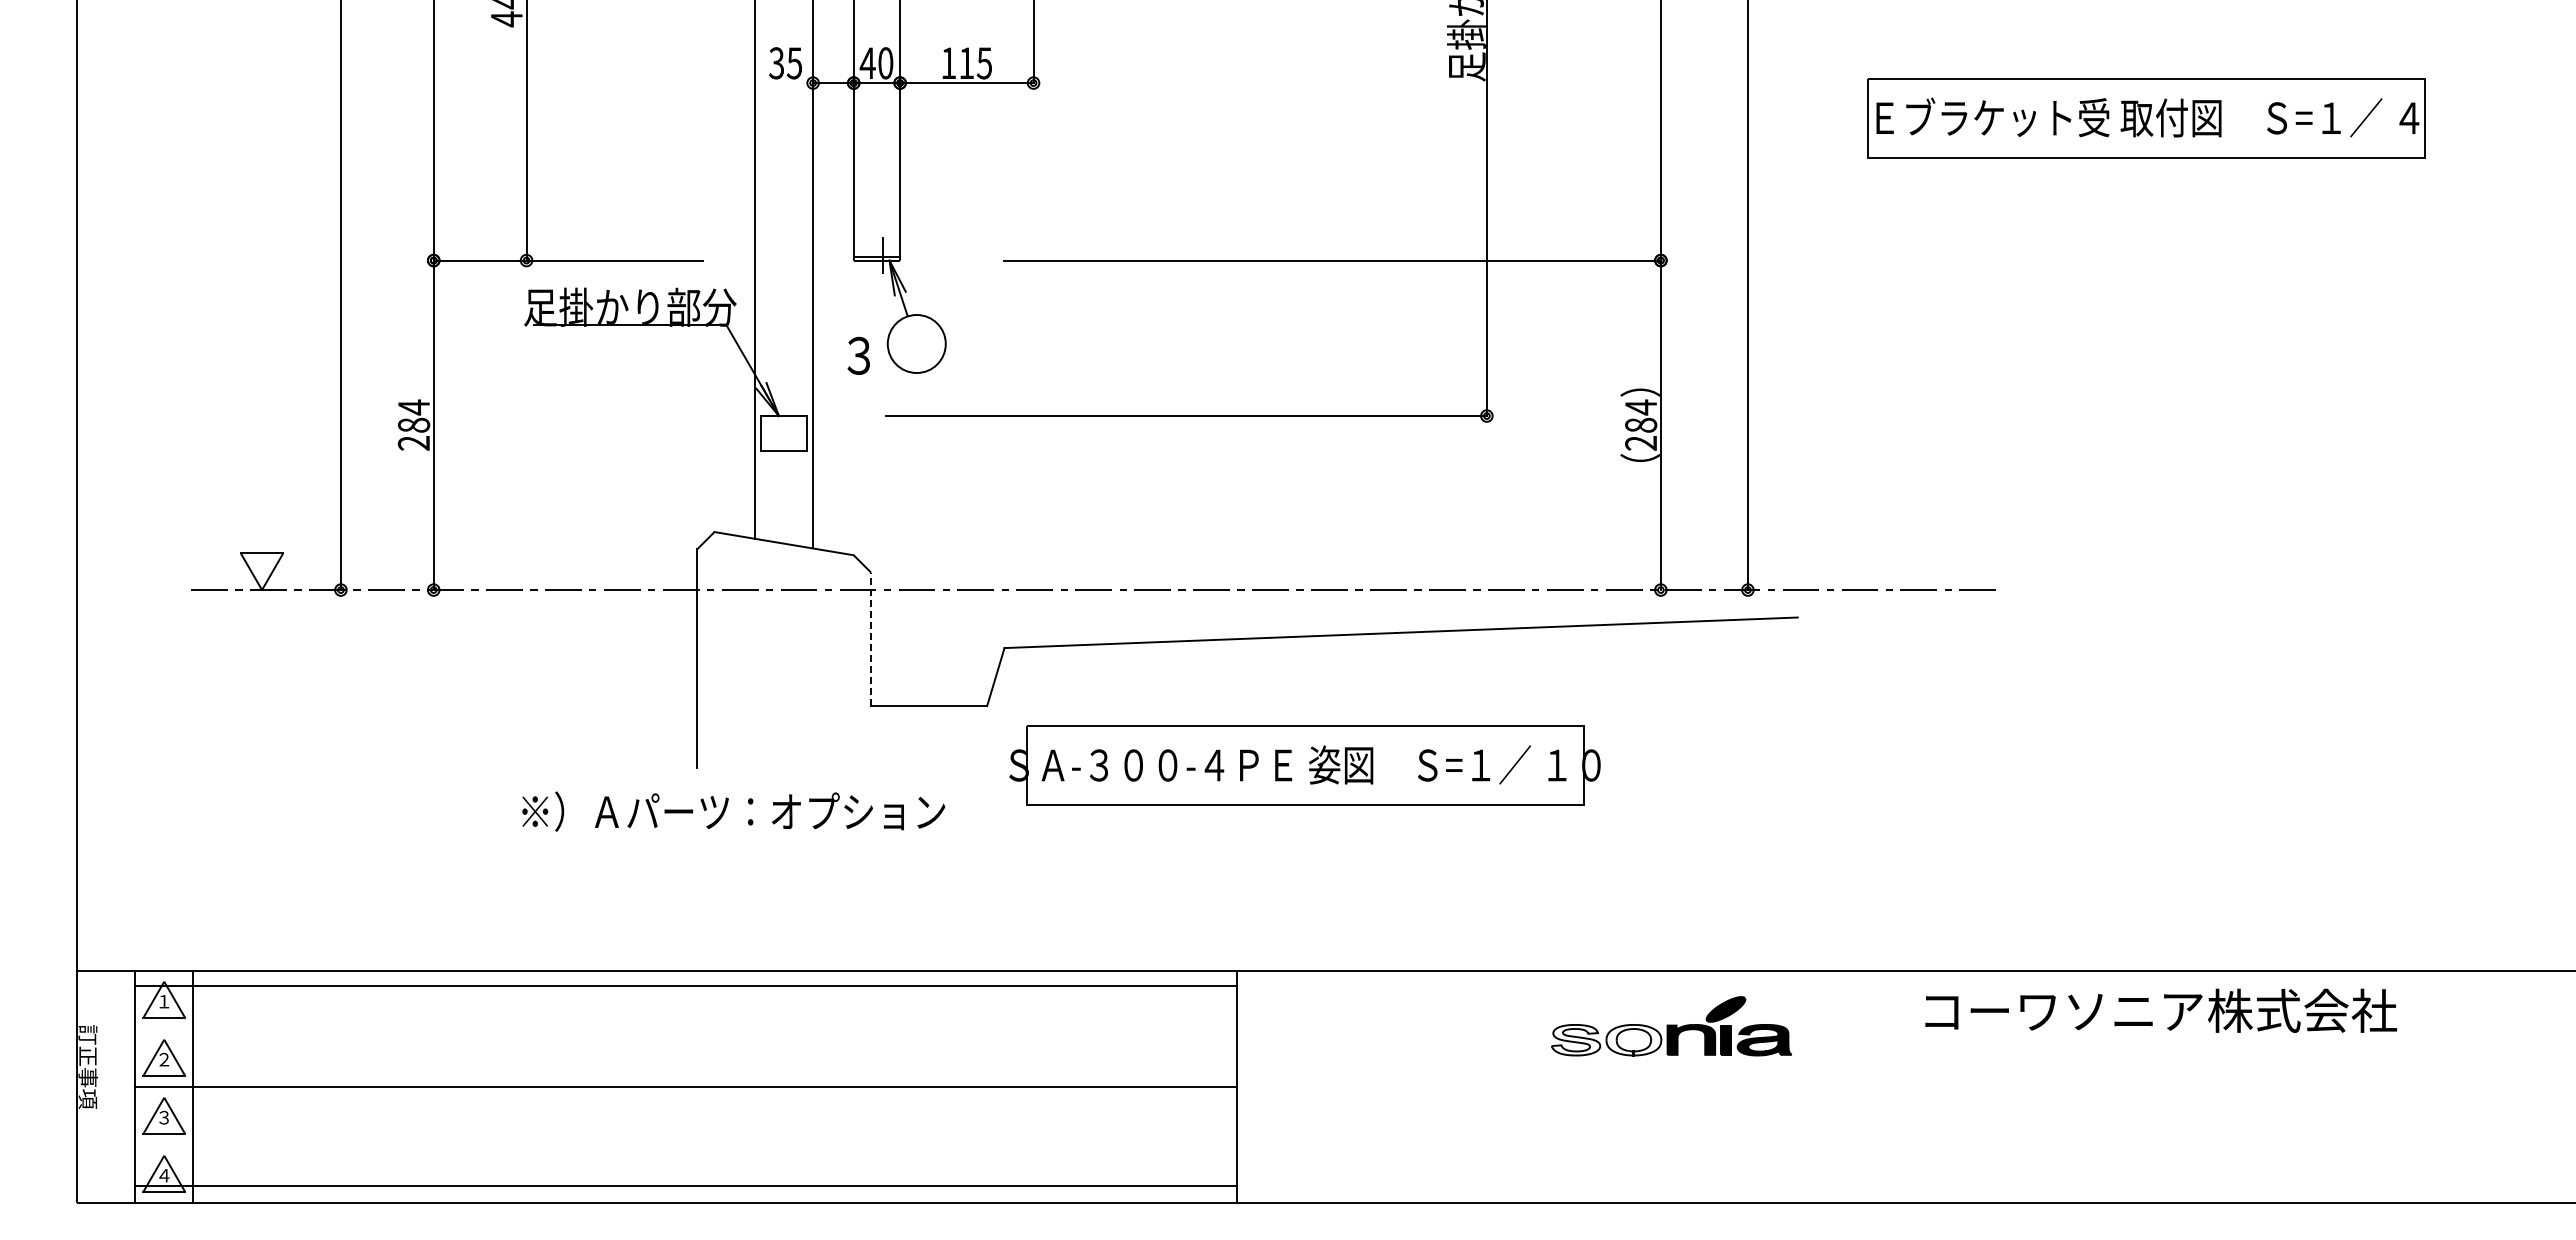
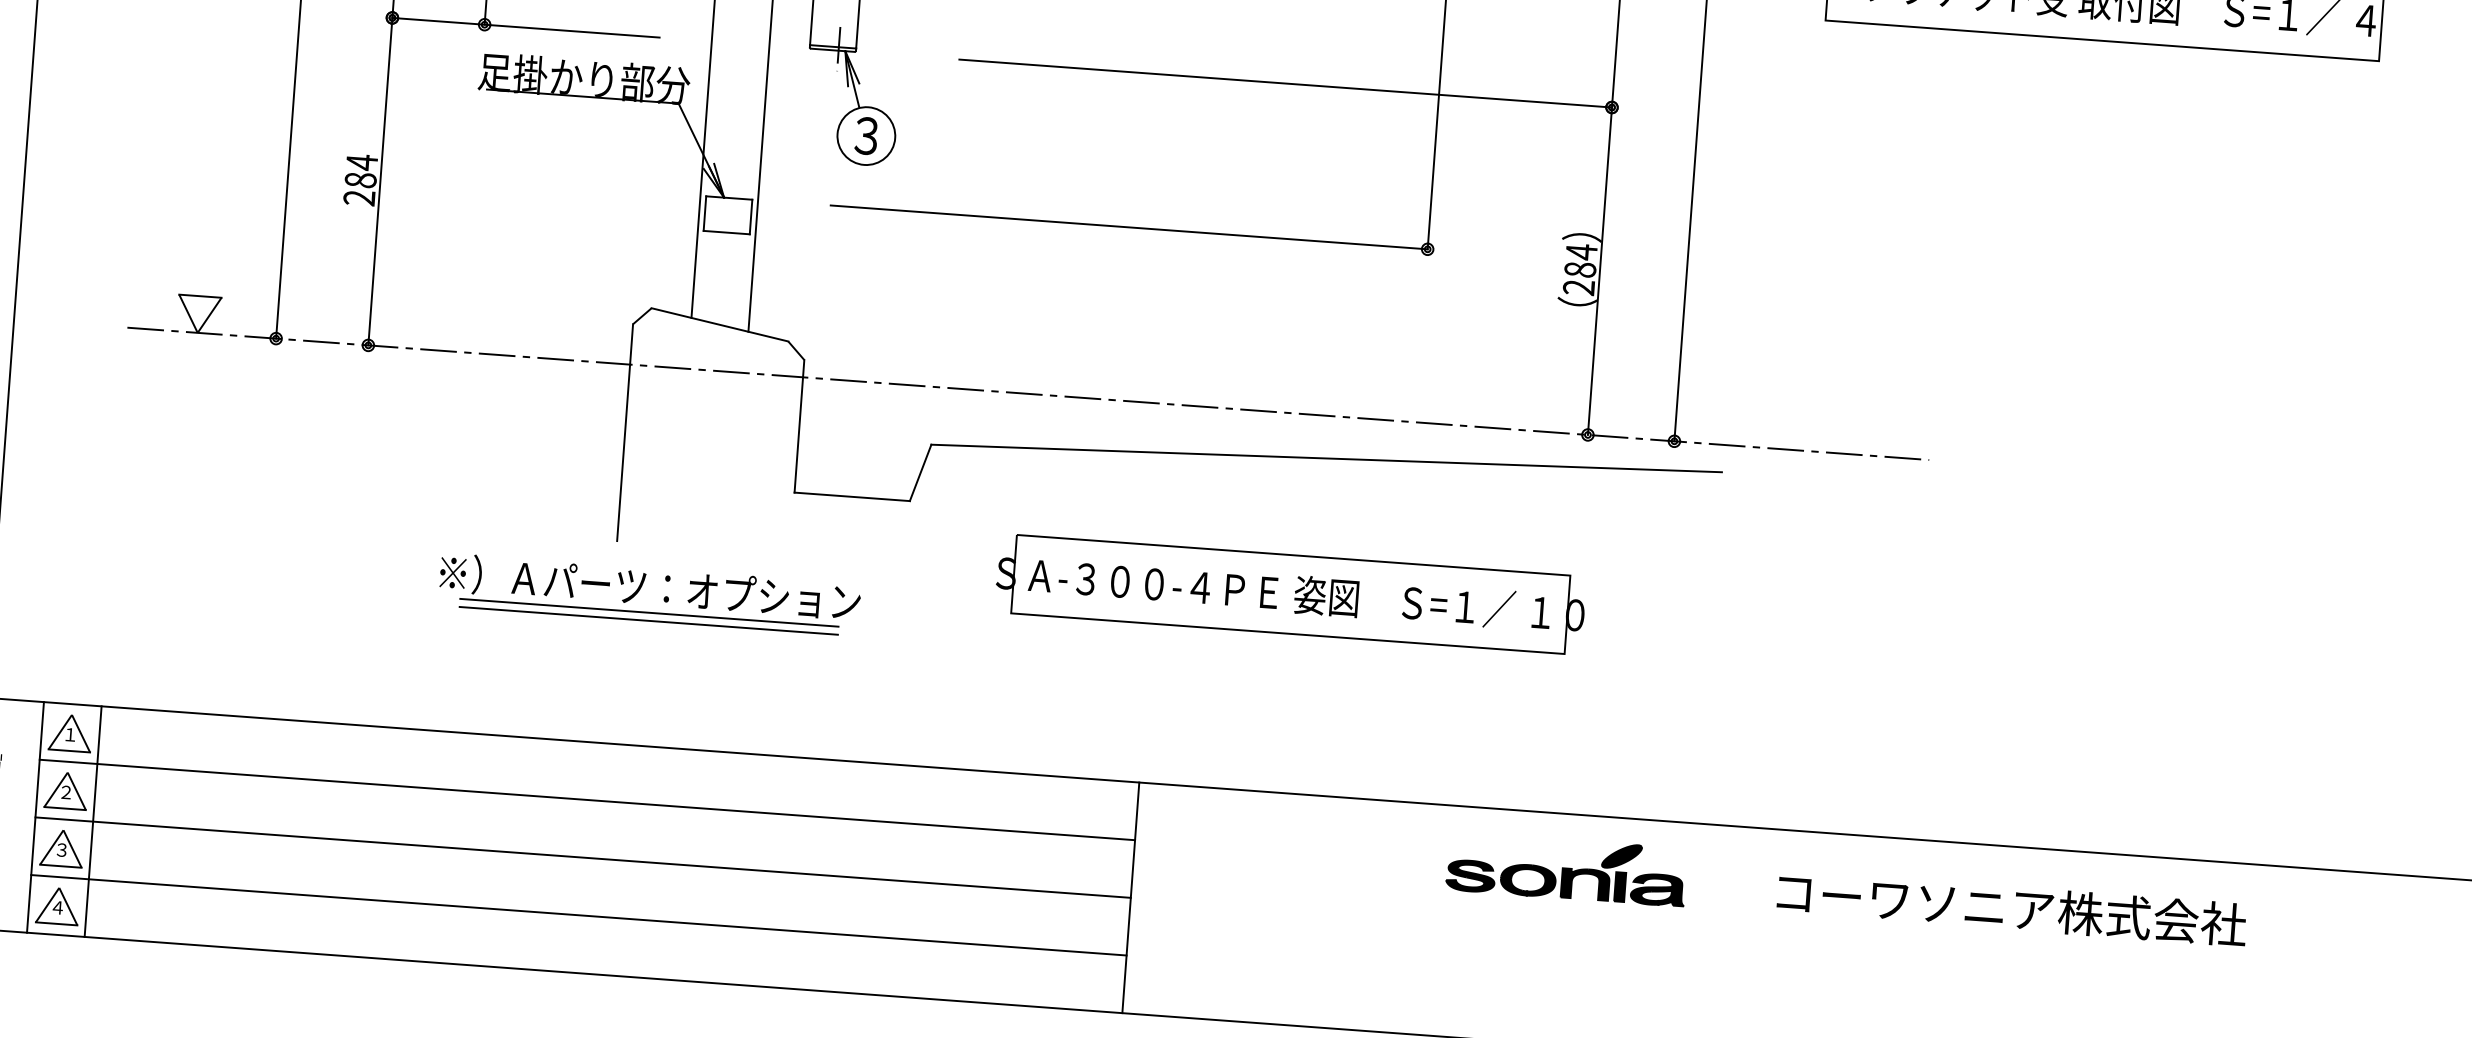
text: (858, 355) -> (866, 135), moved
line: (871, 639) -> (799, 426), dashed -> solid
part: (1304, 765) -> (1290, 594), moved
line: (734, 837) -> (649, 613), added
line: (734, 845) -> (648, 621), added
line: (686, 985) -> (587, 799), moved
text: (2161, 1010) -> (2012, 908), moved
fill: (1575, 1039) -> (1470, 875), added
fill: (1633, 1039) -> (1527, 879), added
line: (686, 1185) -> (579, 914), moved

